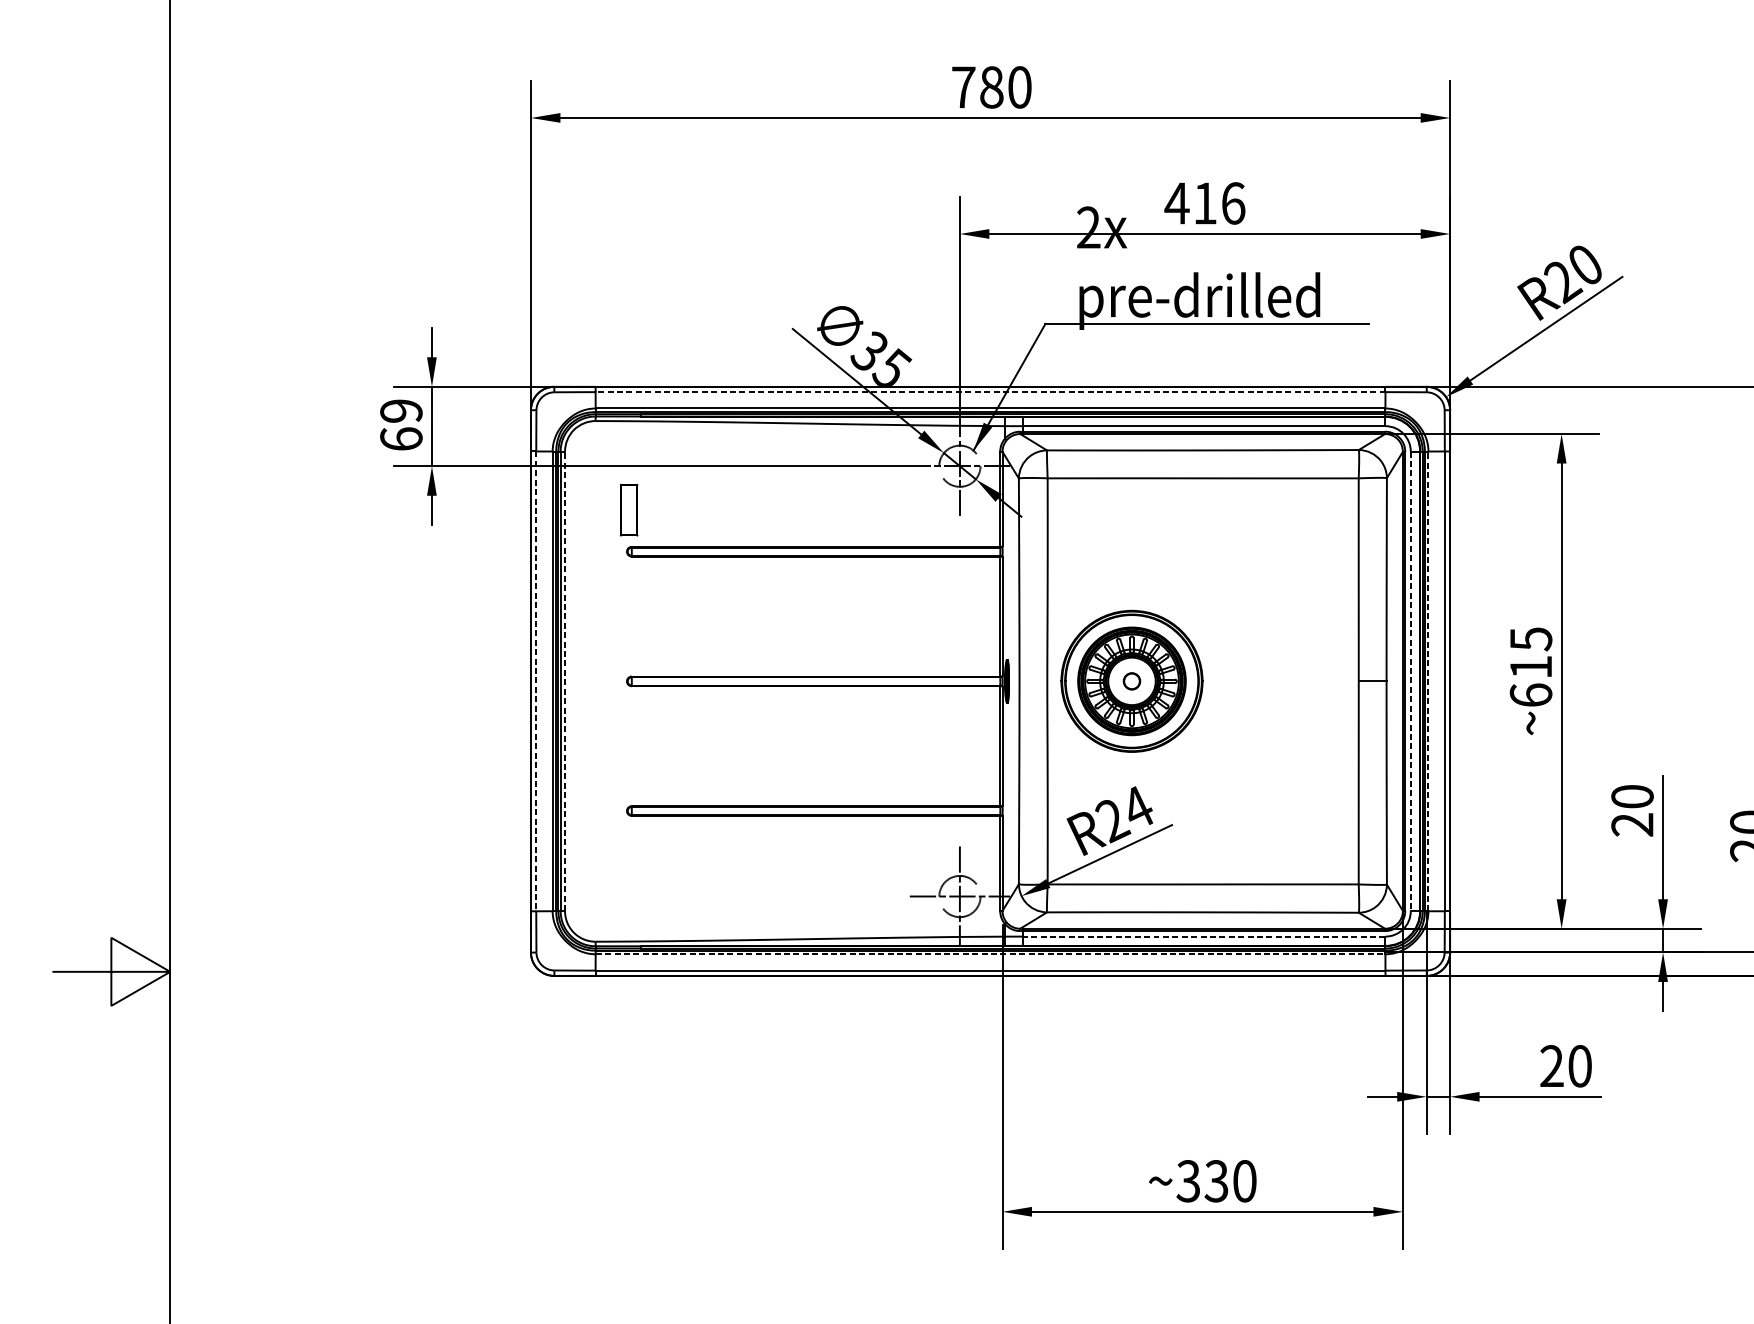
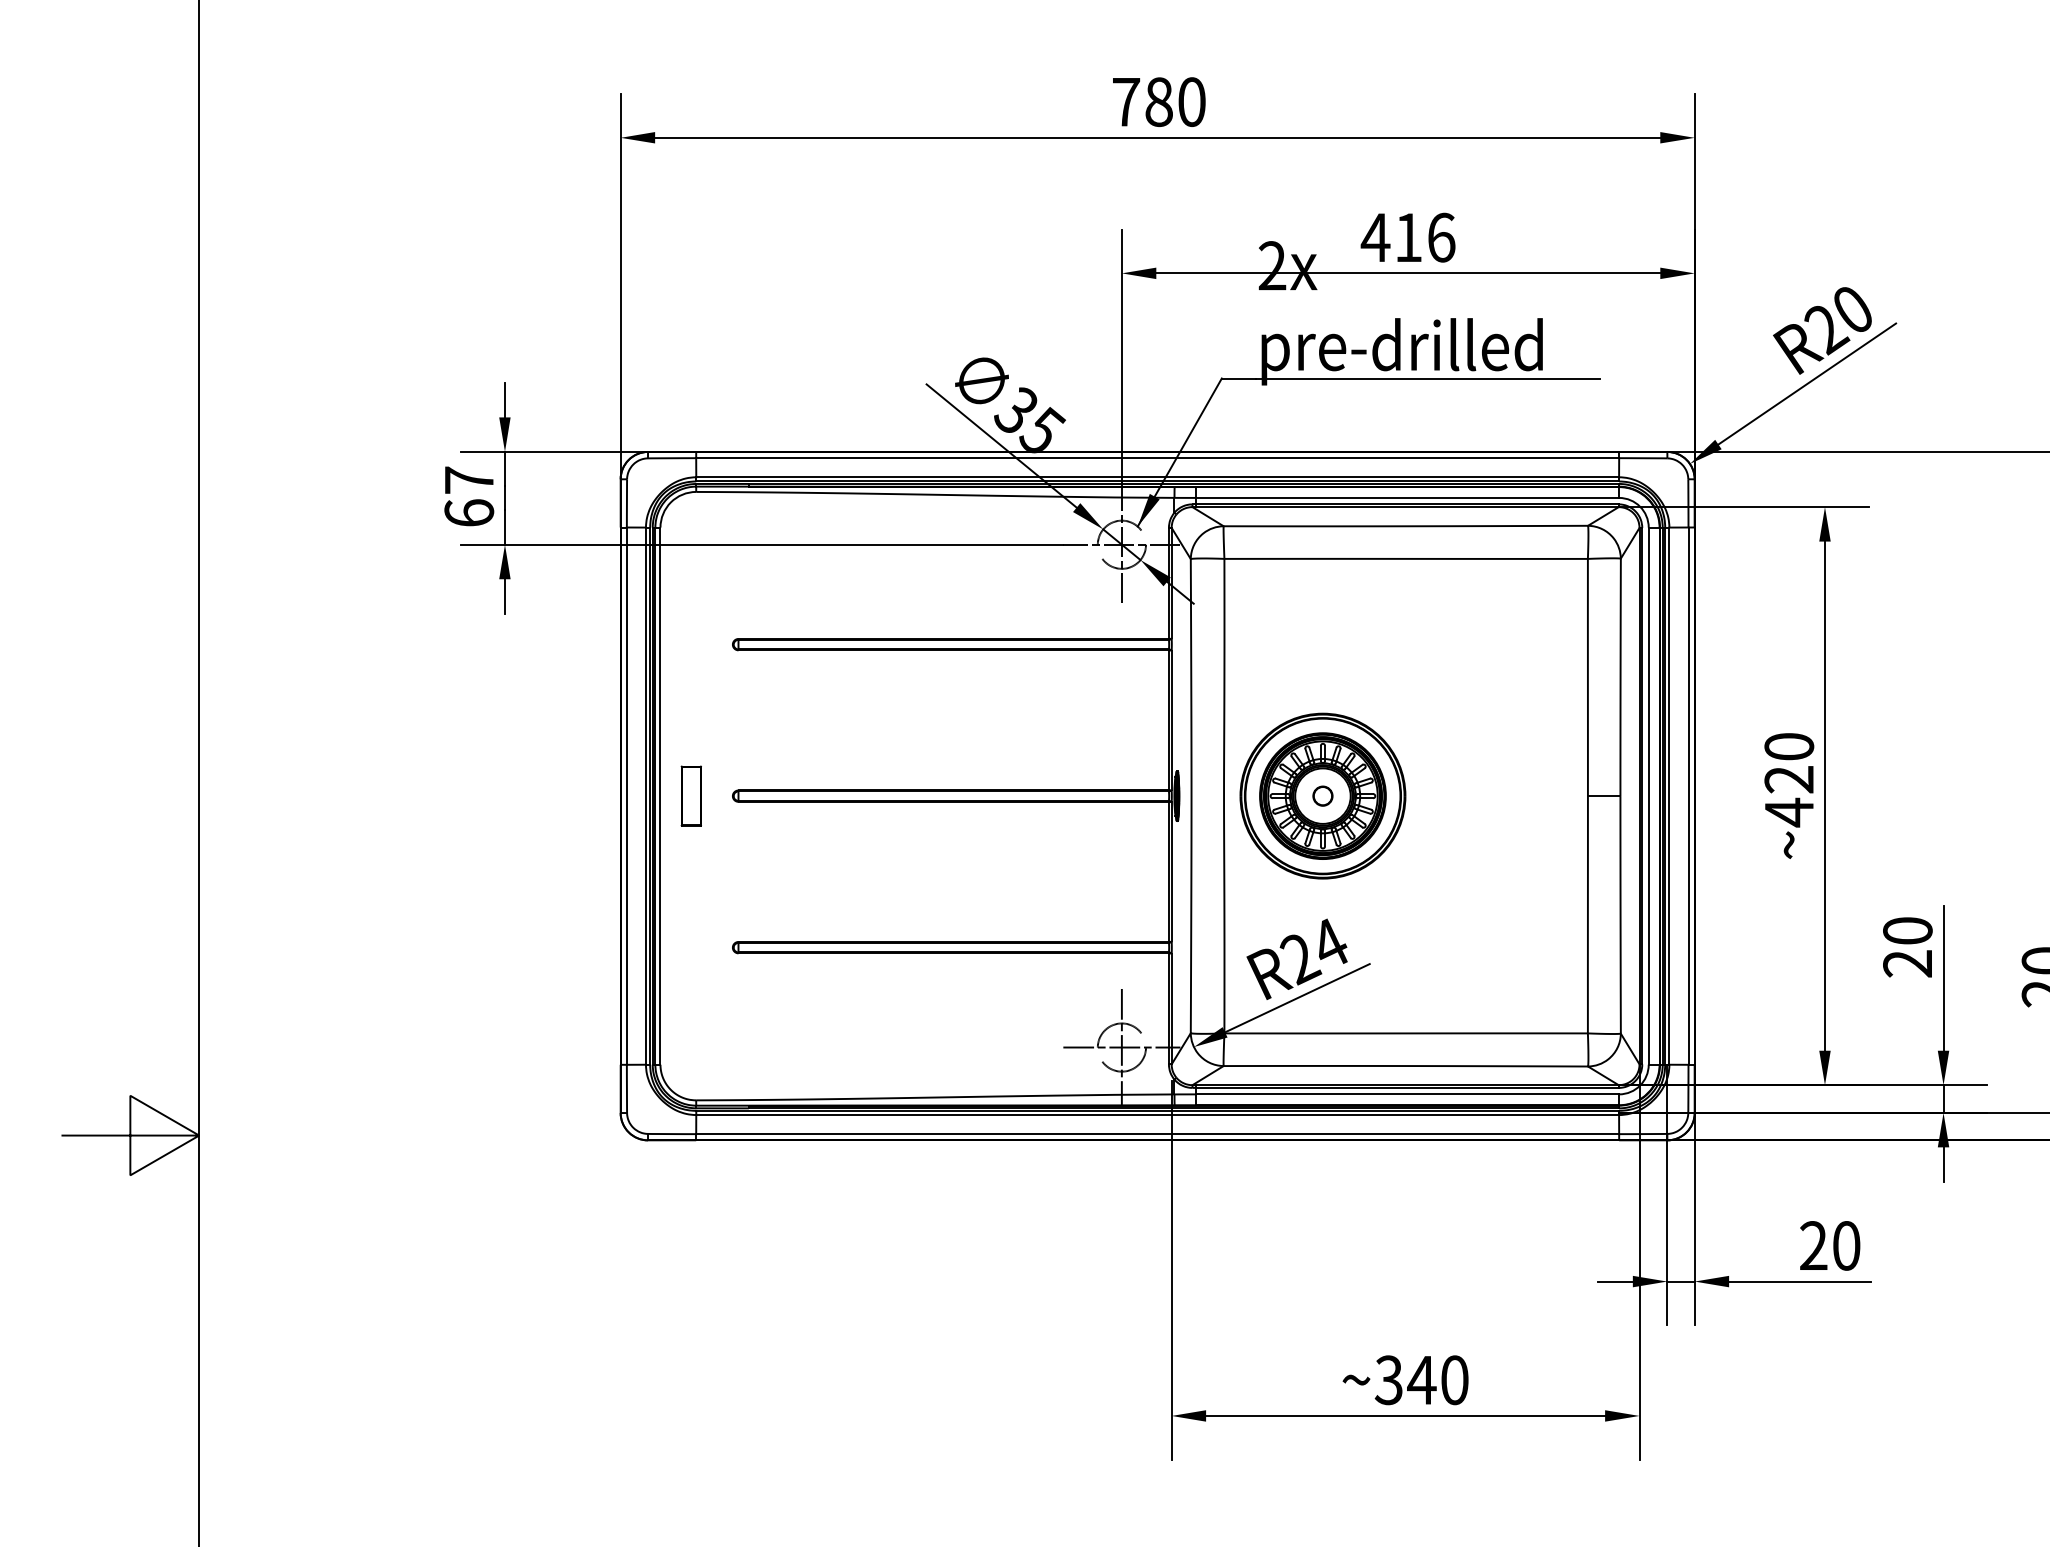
line: (990, 392) -> (1157, 458), dashed -> solid
text: (401, 410) -> (469, 479), 69 -> 67
part: (628, 509) -> (690, 795), moved
text: (1531, 667) -> (1789, 780), ~615 -> ~420
line: (535, 681) -> (626, 796), dashed -> solid
line: (565, 681) -> (660, 796), dashed -> solid
line: (1410, 681) -> (1648, 796), dashed -> solid
line: (1428, 681) -> (1669, 796), dashed -> solid
line: (1204, 936) -> (1407, 1094), dashed -> solid
line: (991, 954) -> (1158, 1115), dashed -> solid
text: (1216, 1181) -> (1421, 1380), ~330 -> ~340

